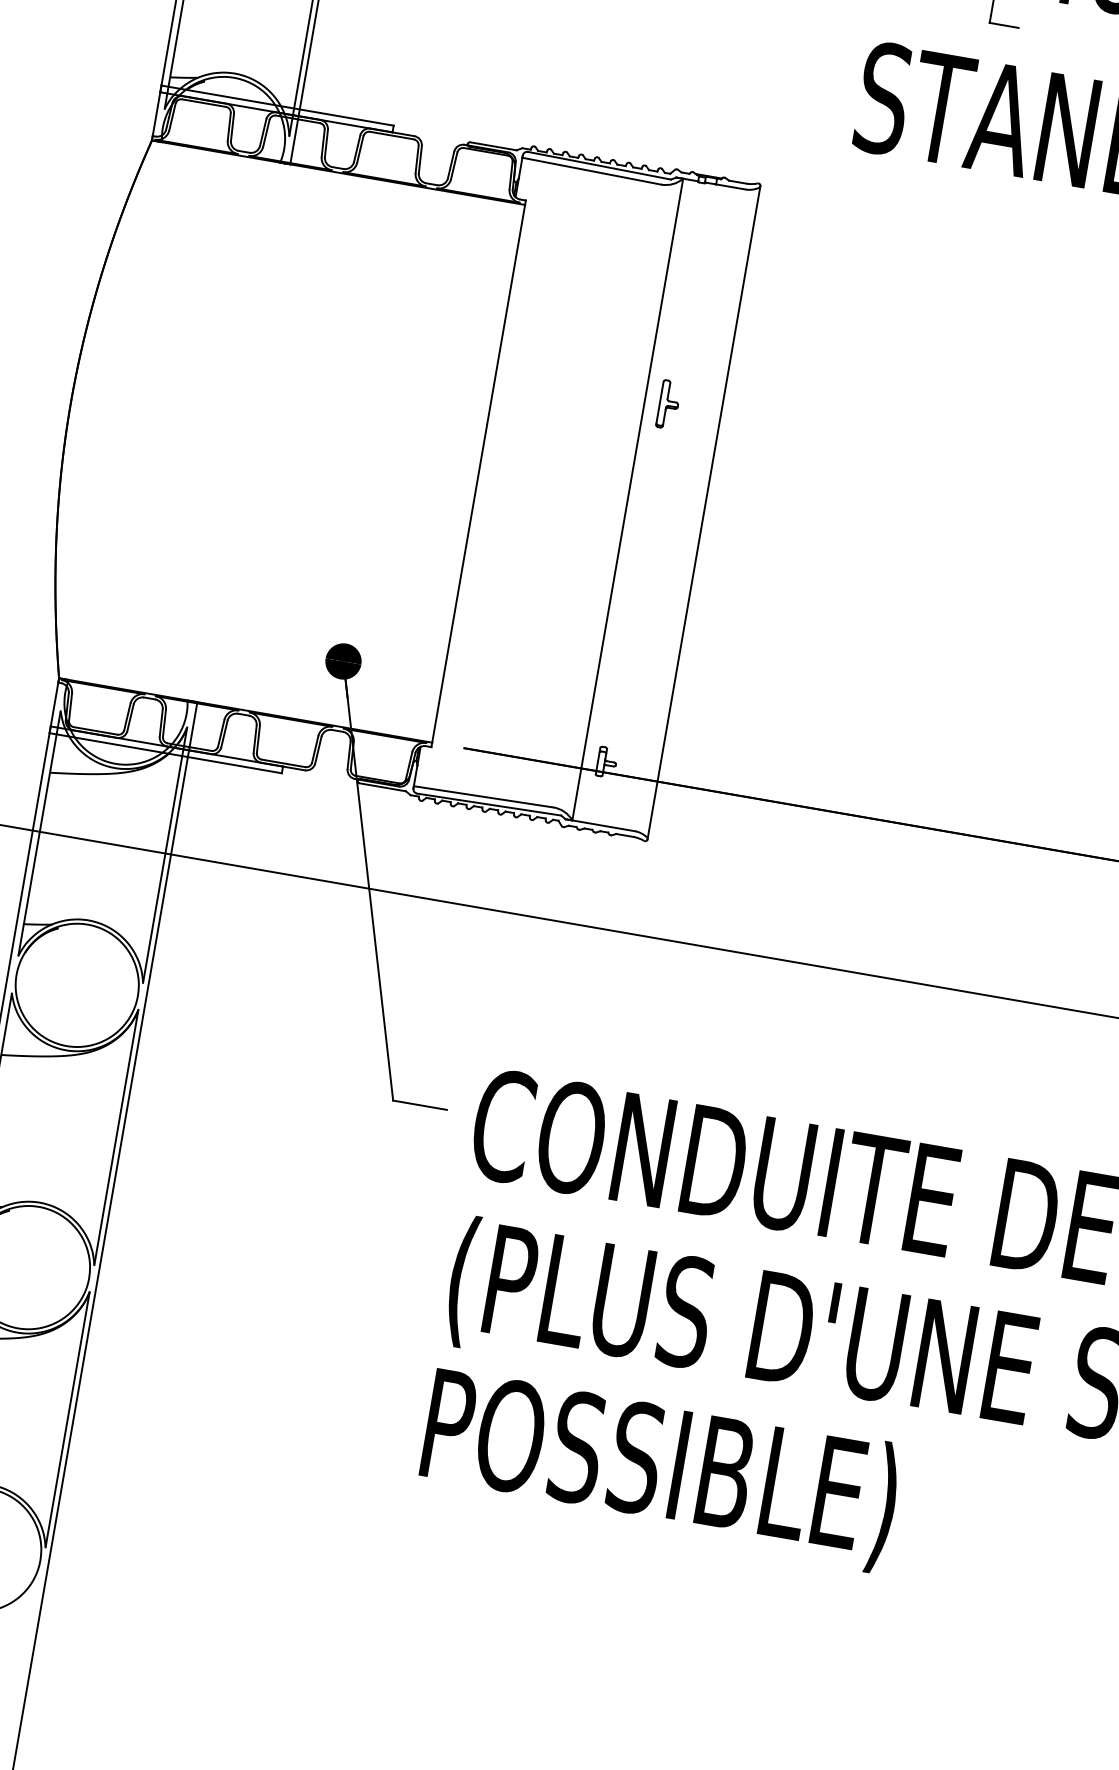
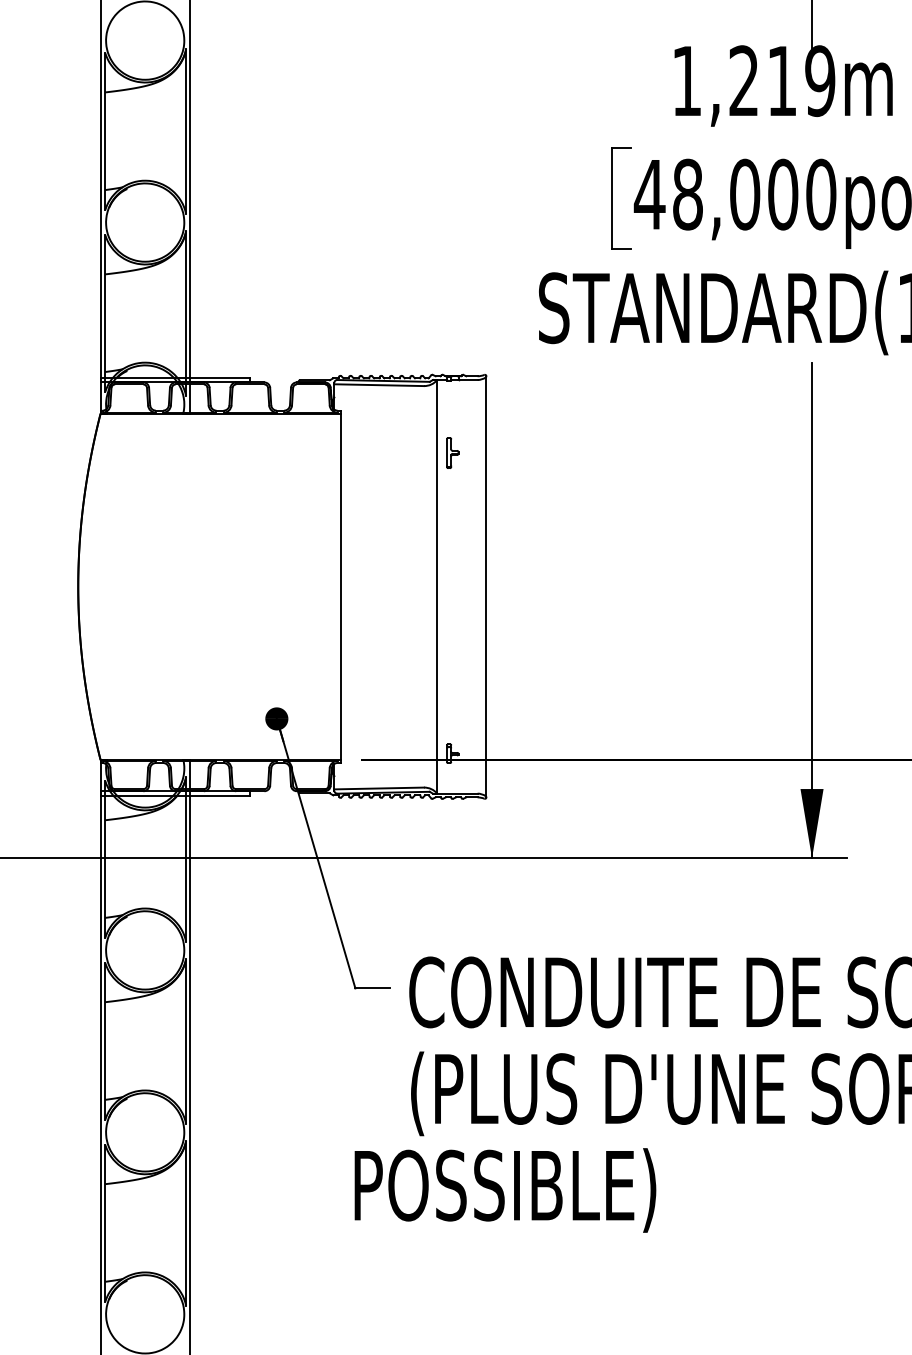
part: (668, 403) -> (452, 452), moved
text: (660, 1469) -> (505, 1190), moved

